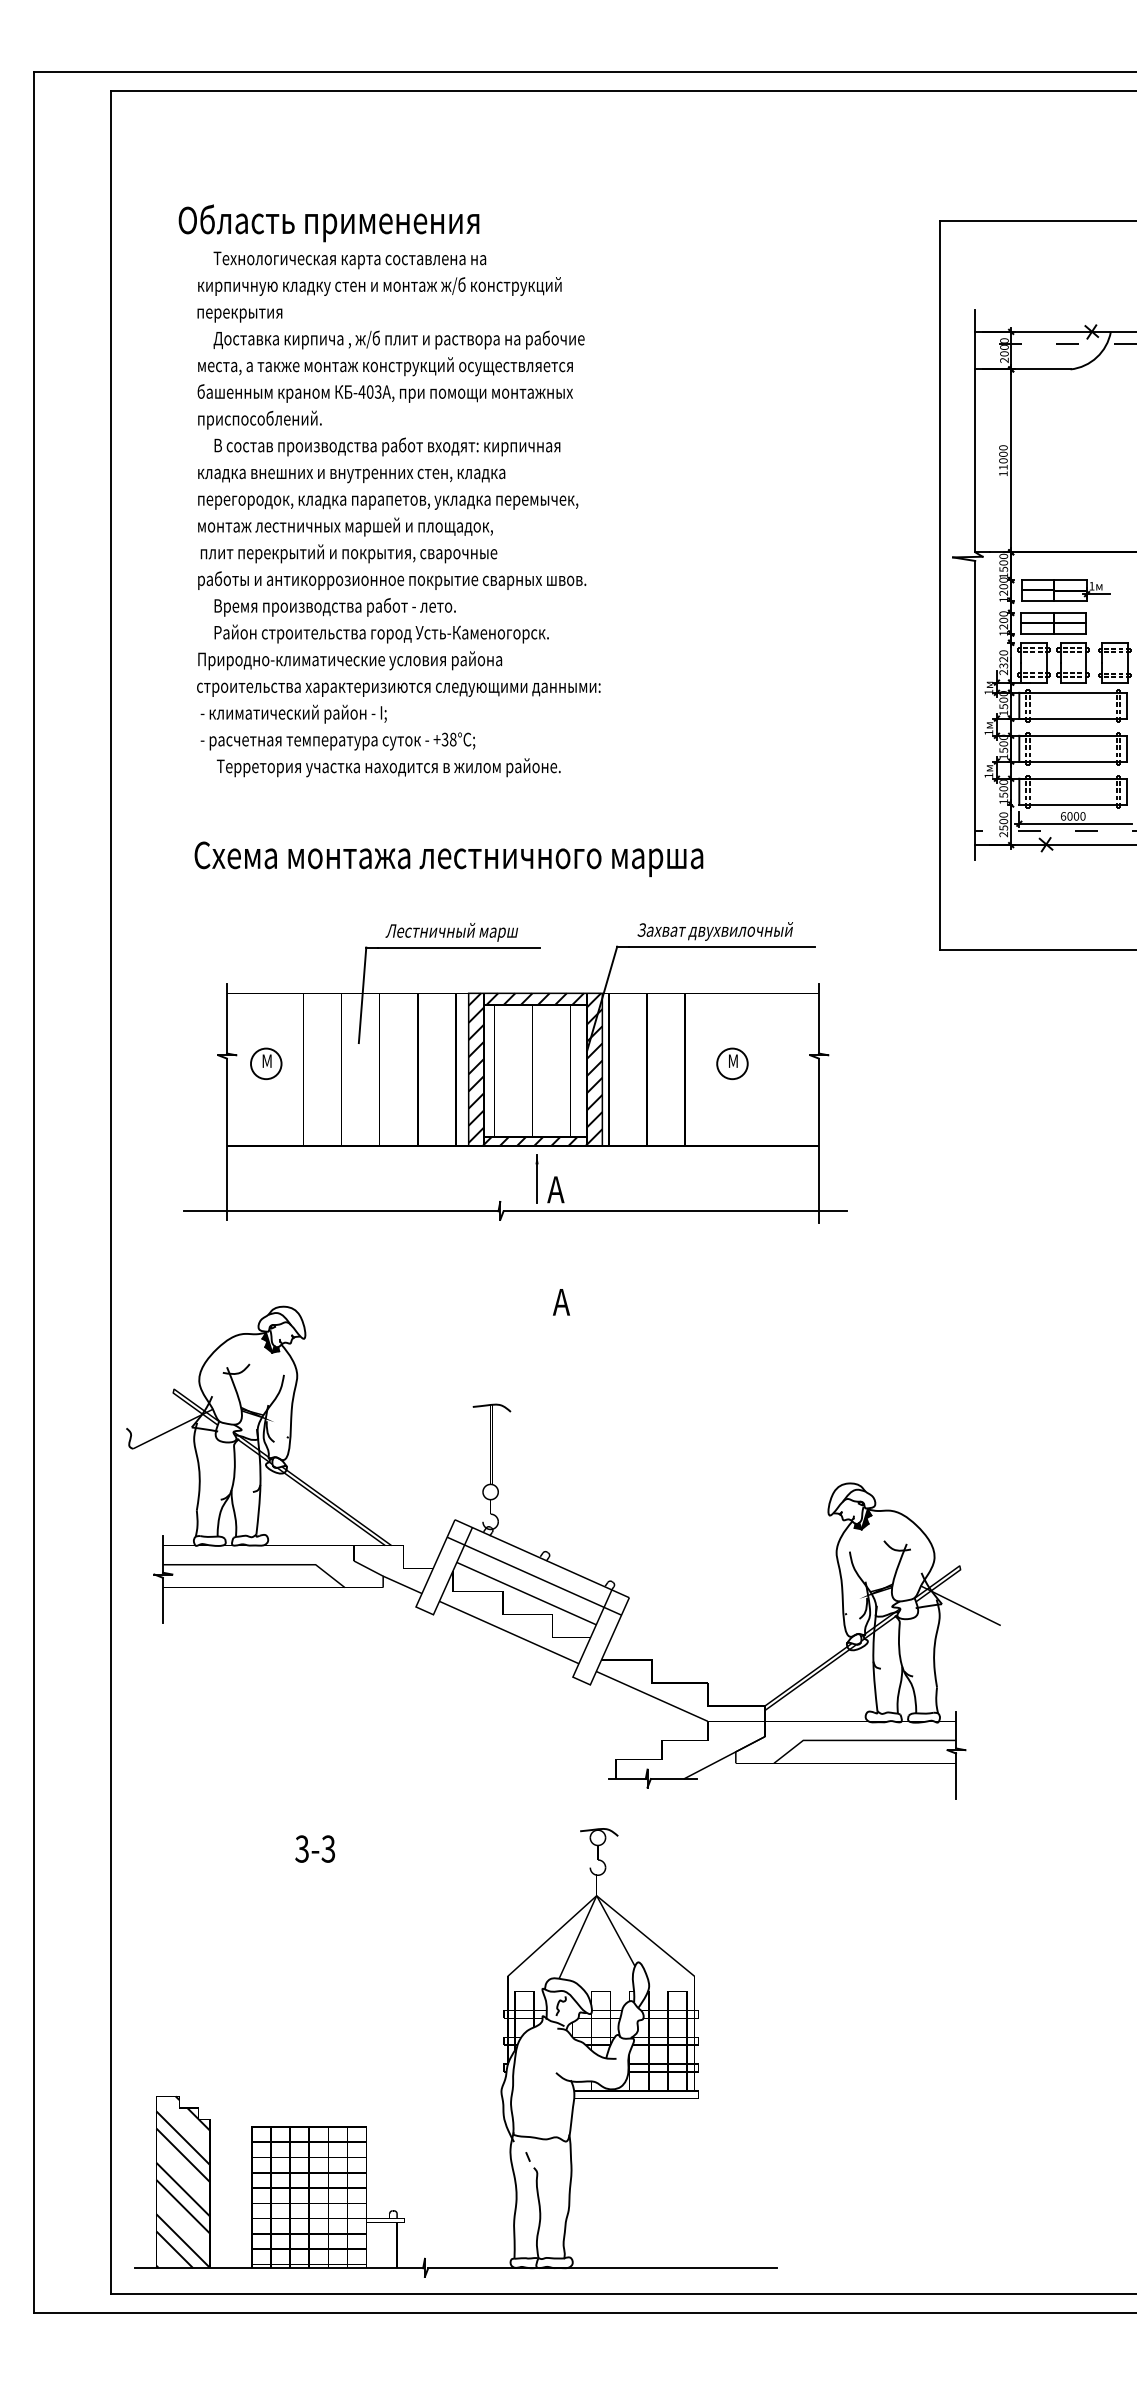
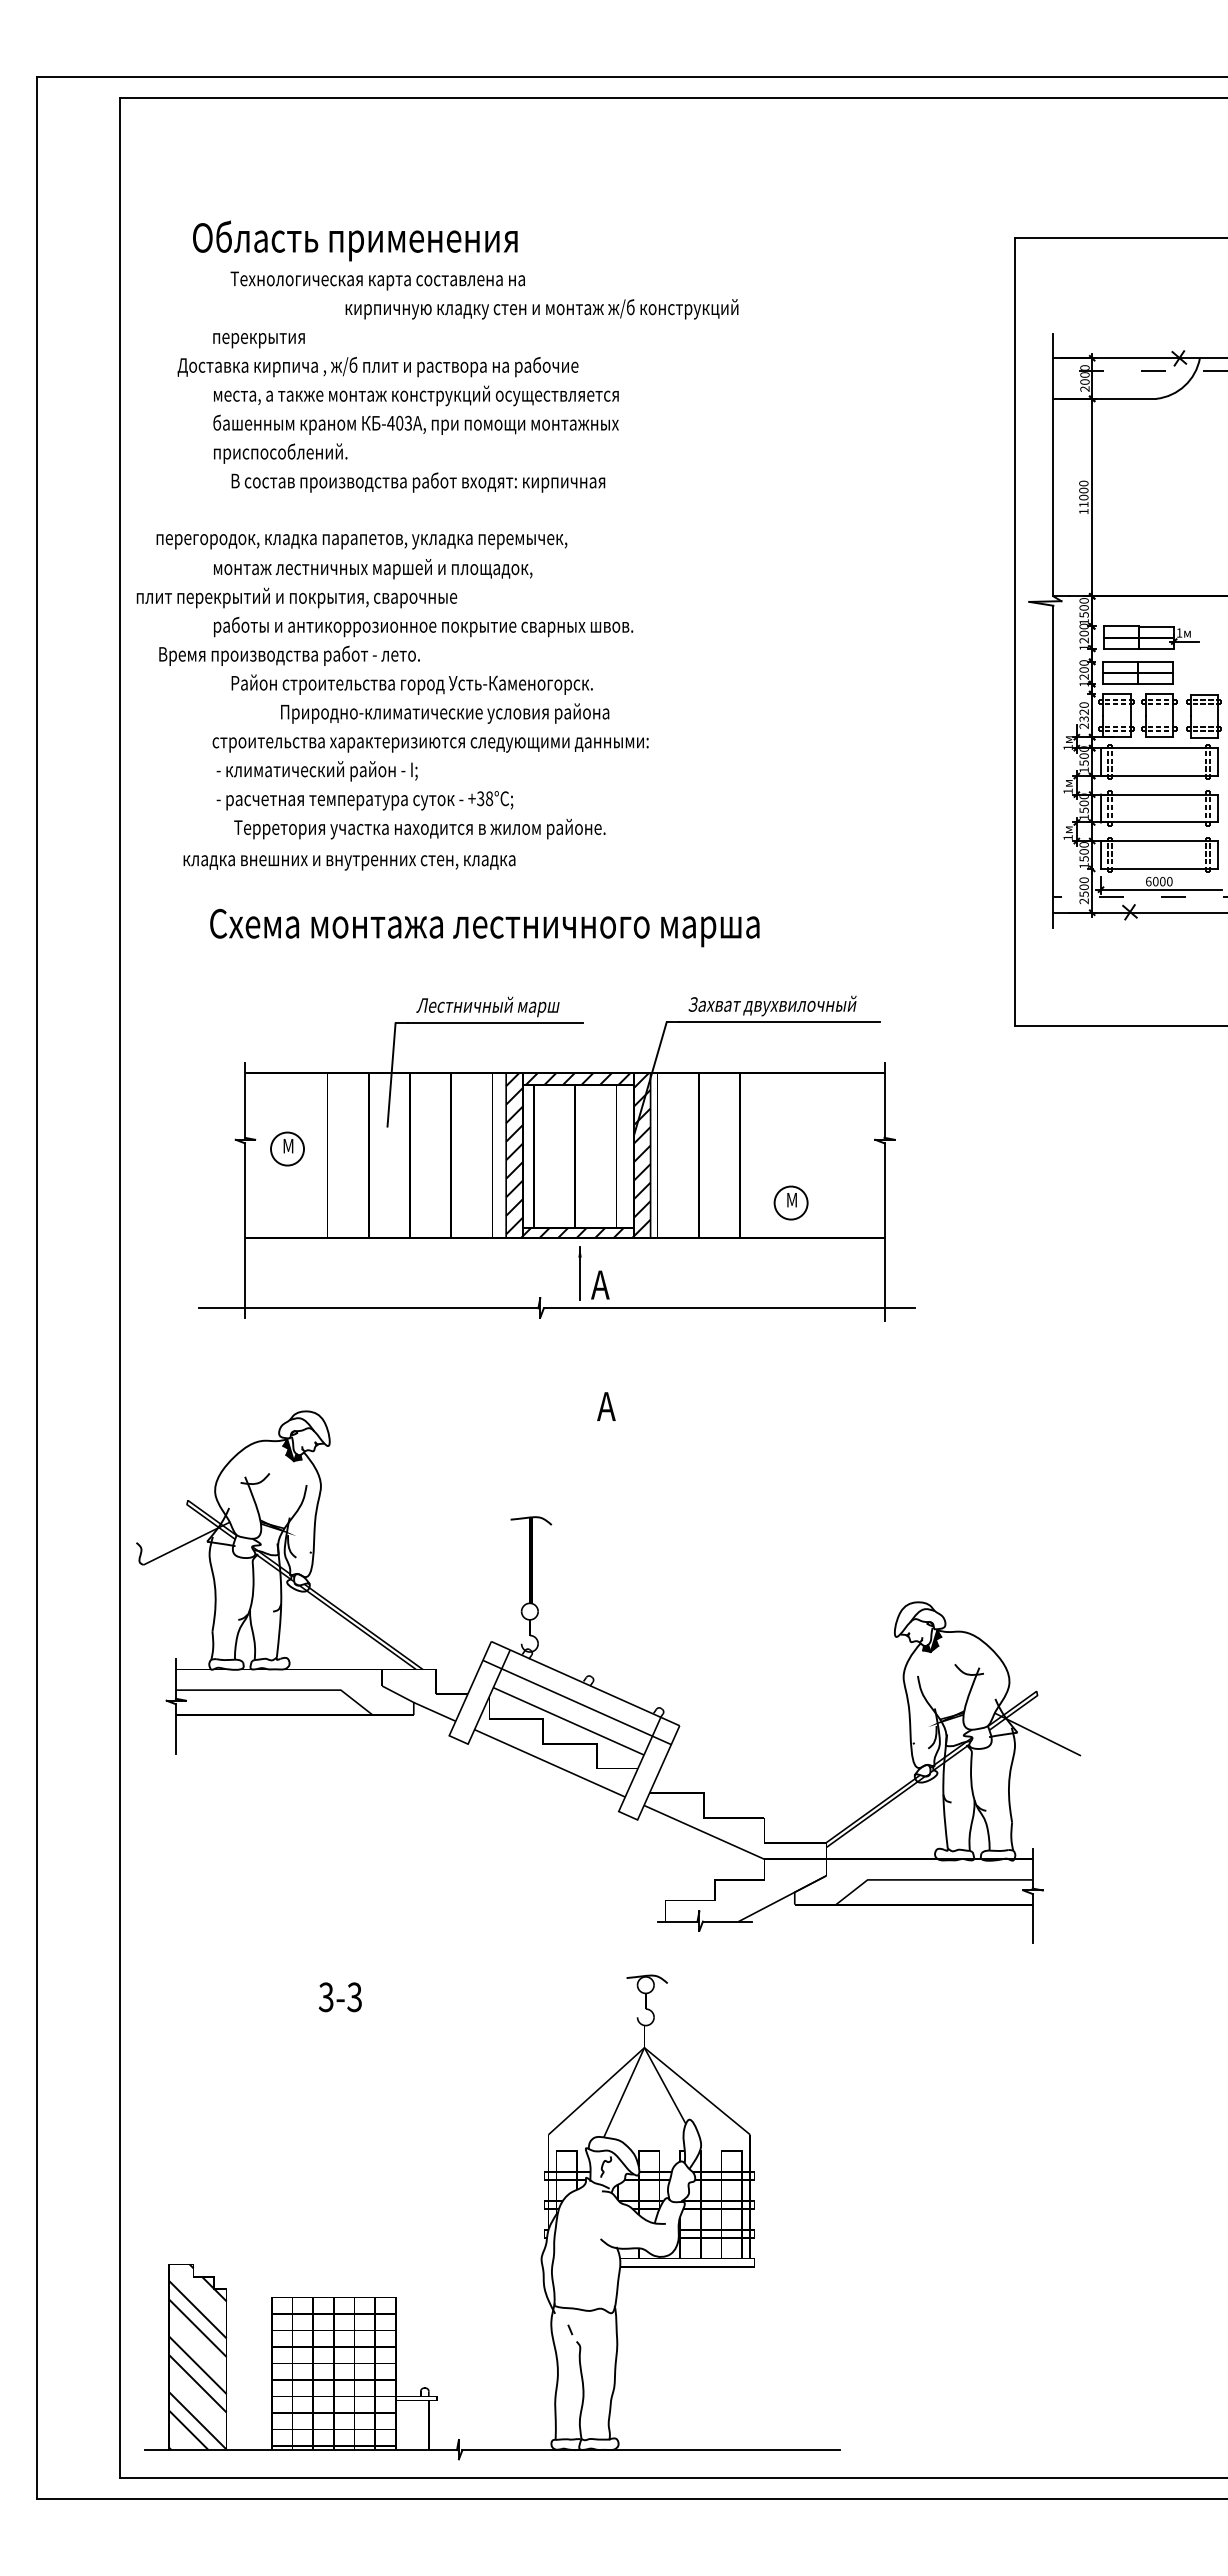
text: (379, 286) -> (541, 309), moved
text: (398, 339) -> (377, 366), moved
text: (351, 475) -> (349, 862), moved
text: (388, 502) -> (362, 541), moved
text: (348, 553) -> (296, 597), moved
text: (334, 607) -> (288, 656), moved
text: (350, 660) -> (445, 713), moved
part: (732, 1063) -> (791, 1202), moved

